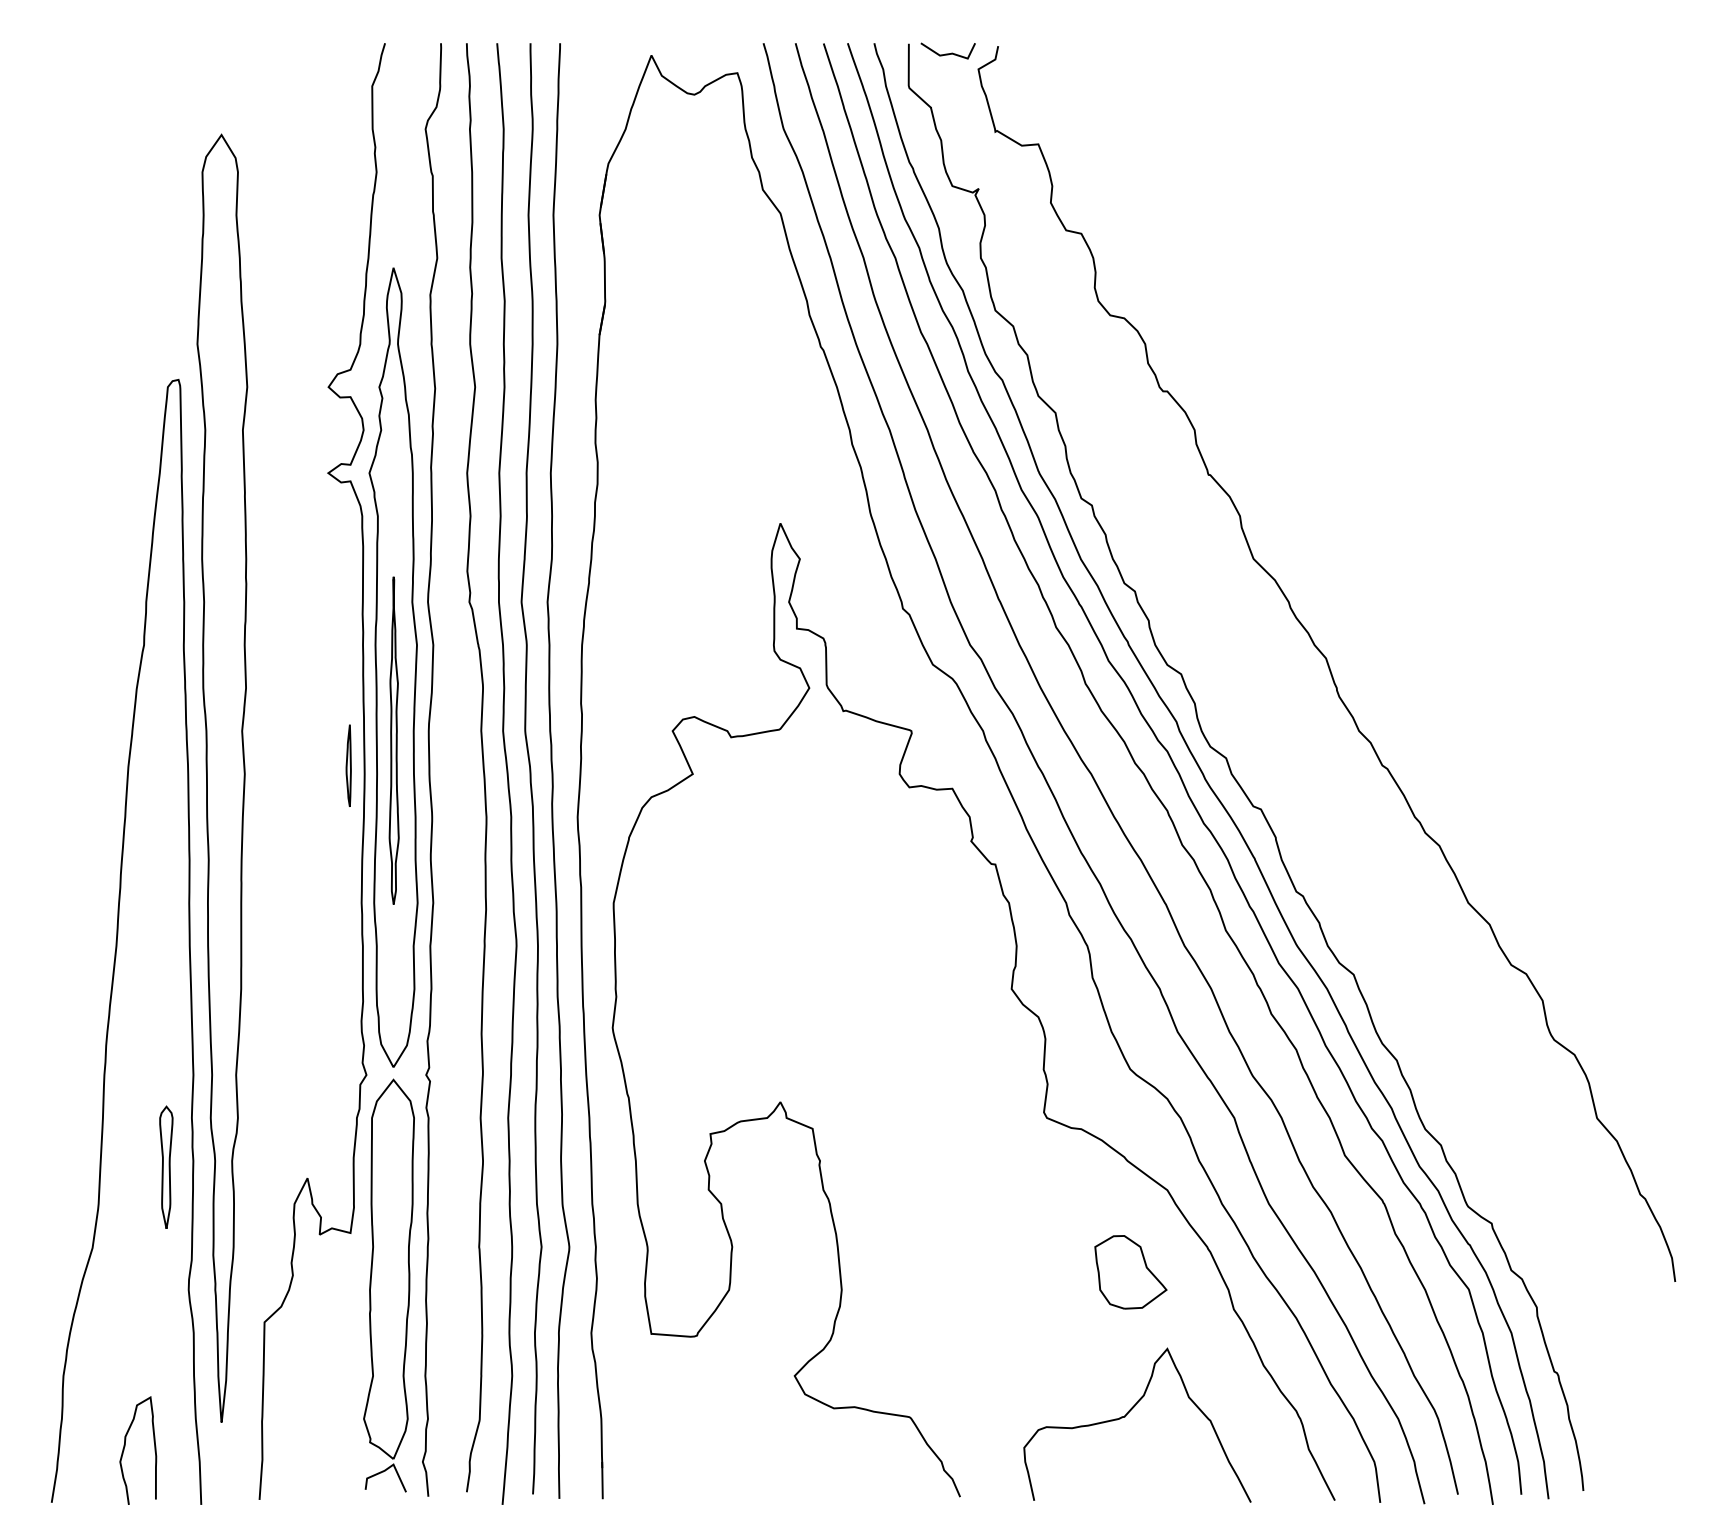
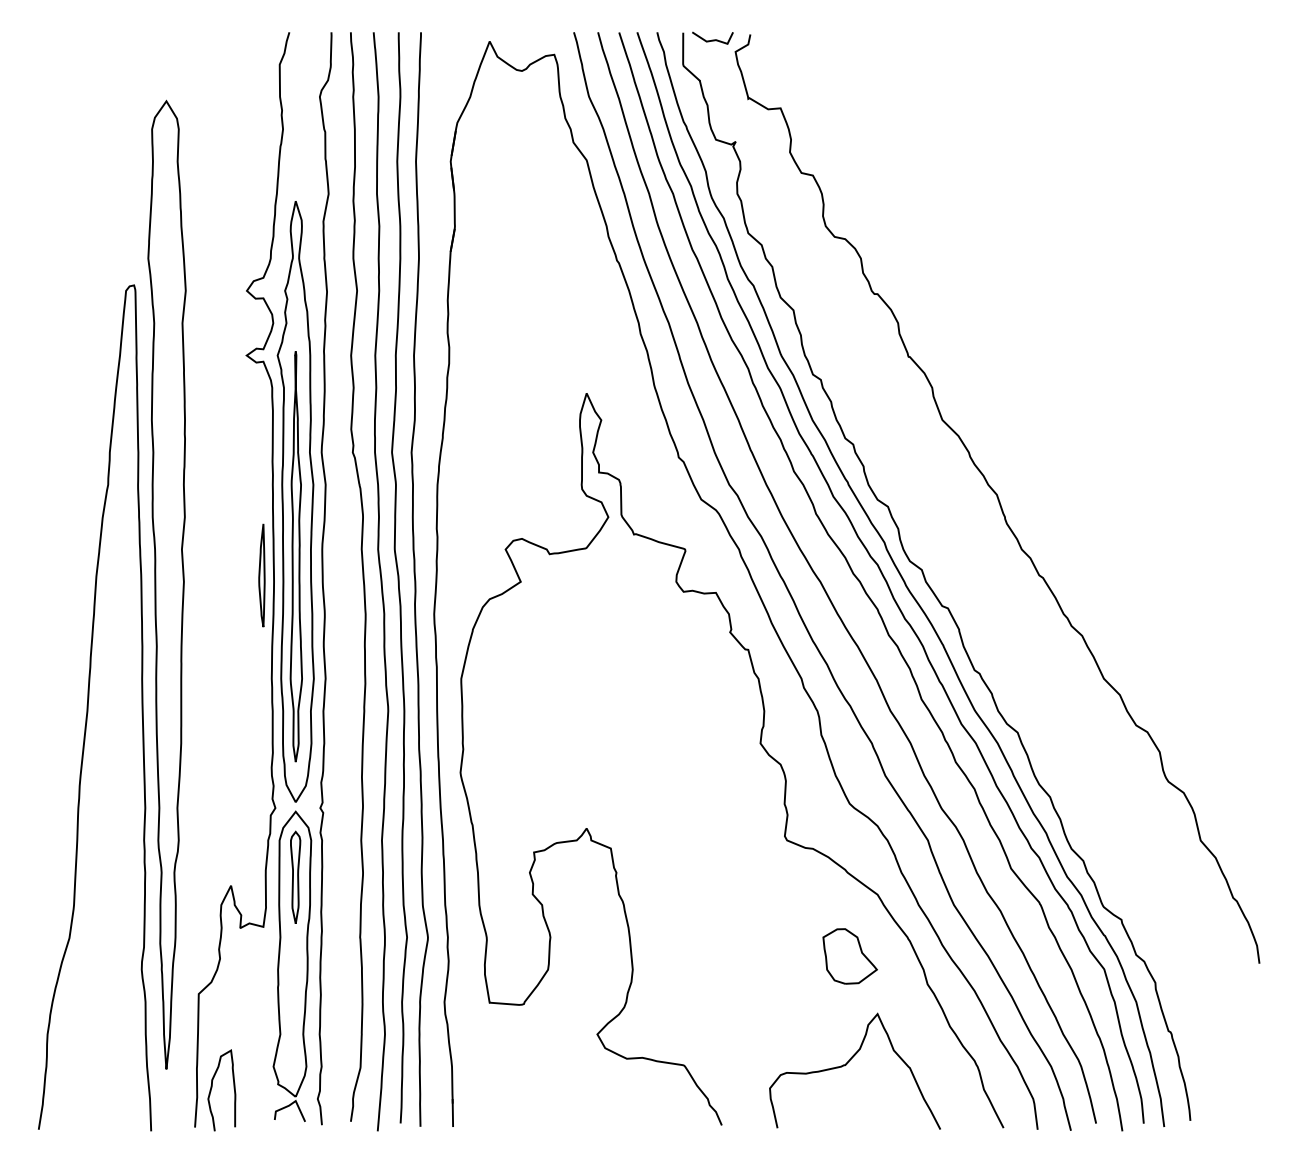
part: (393, 740) -> (295, 556), size x1.67
part: (348, 765) -> (261, 575), size x1.67
part: (166, 1166) -> (295, 876), moved
curve: (125, 1446) -> (212, 1087), moved

